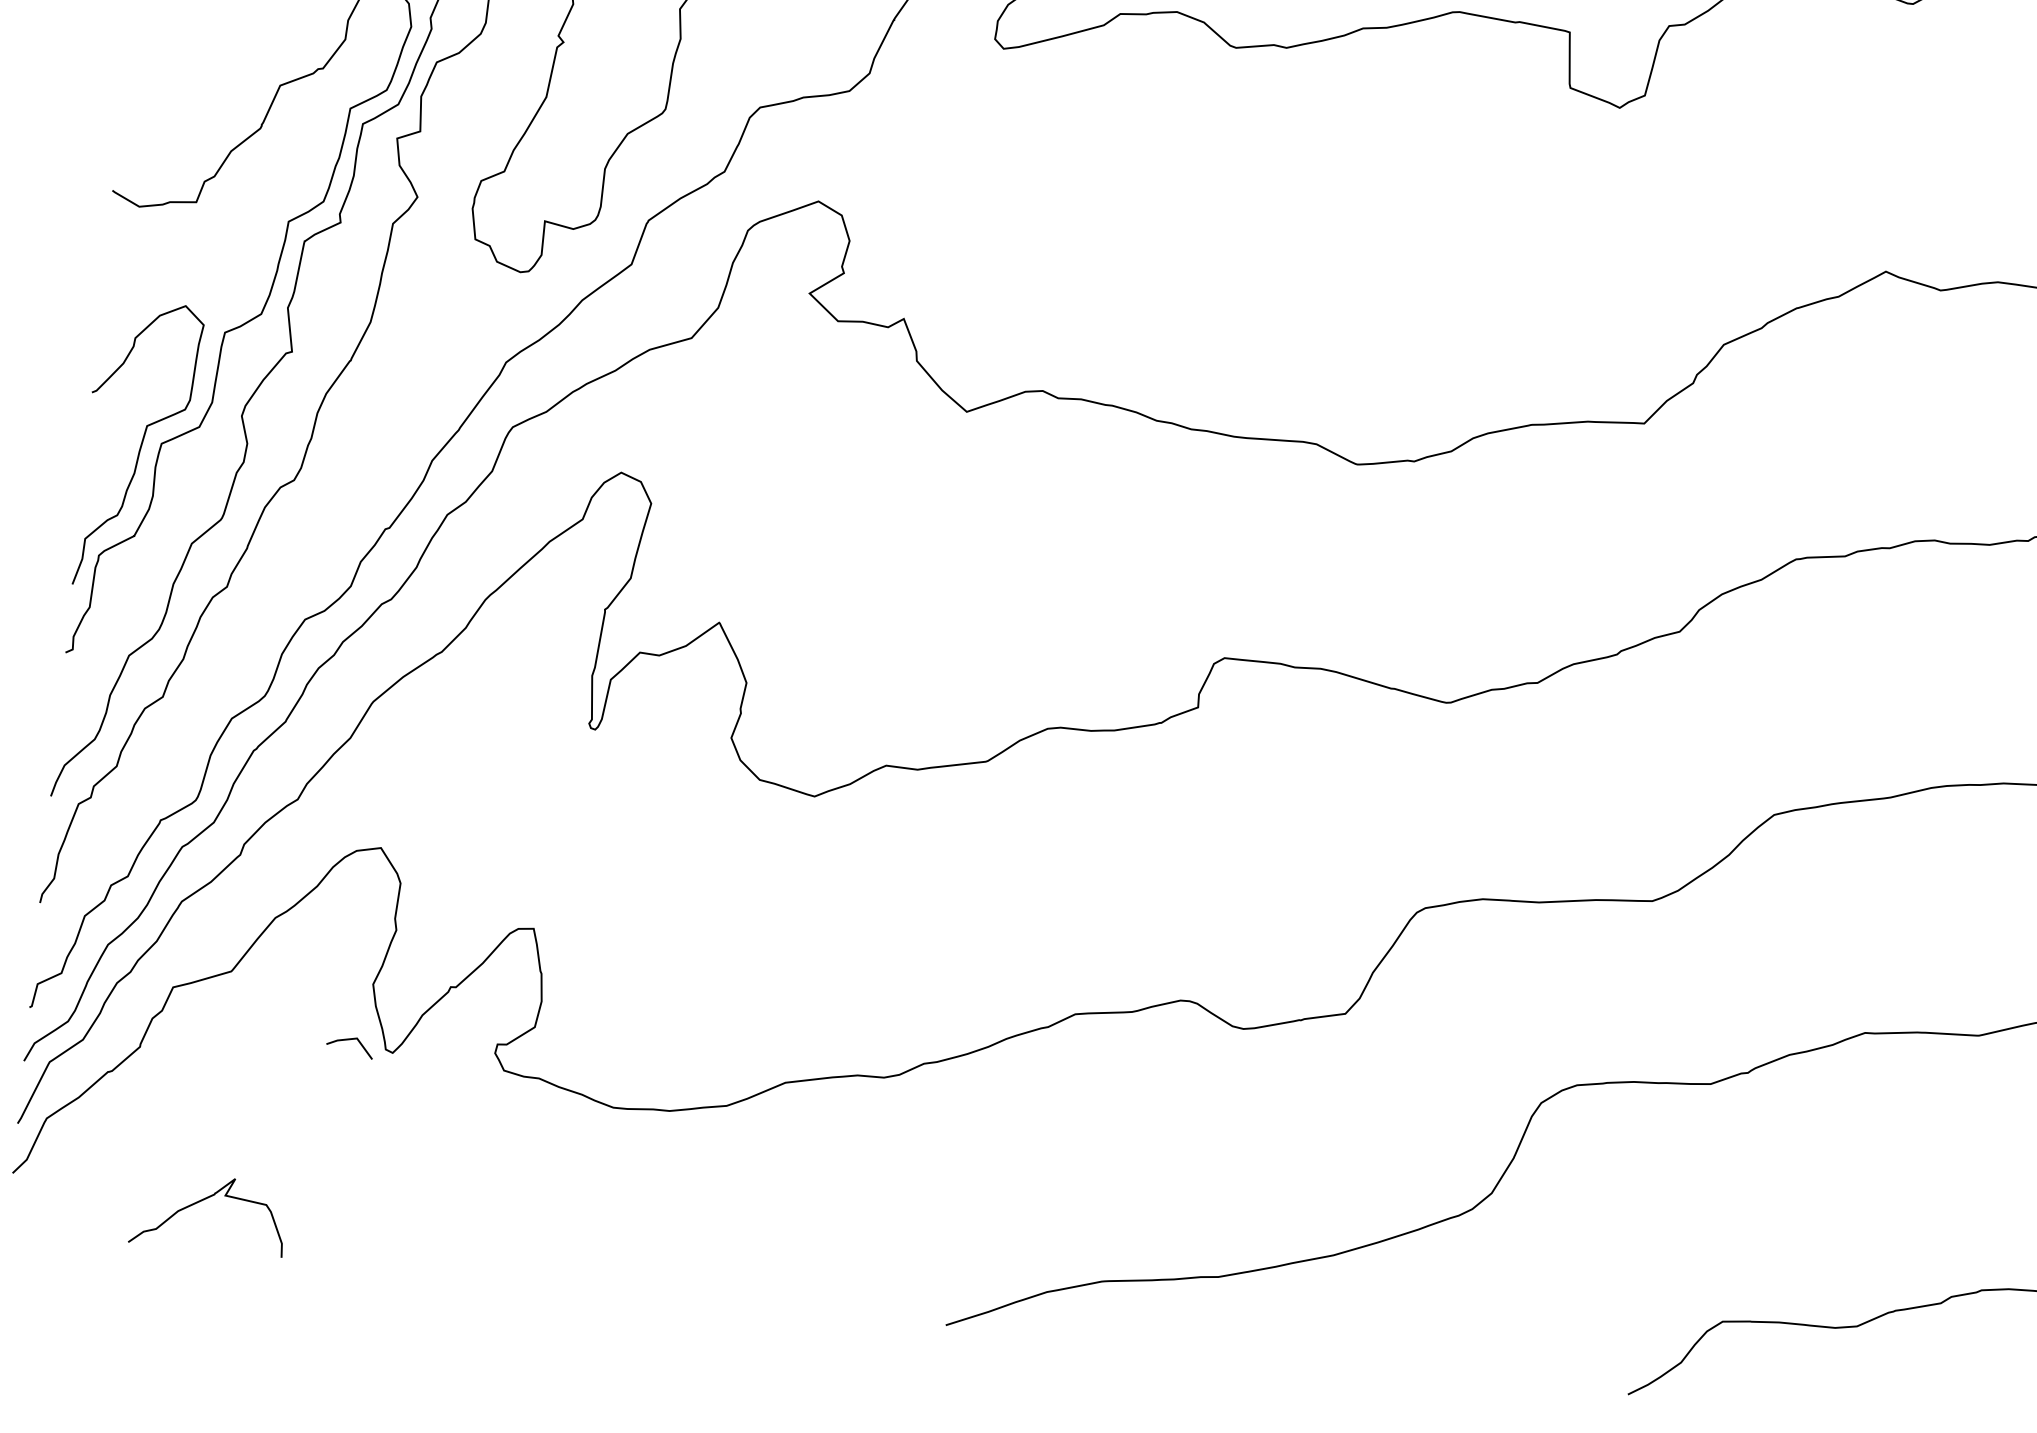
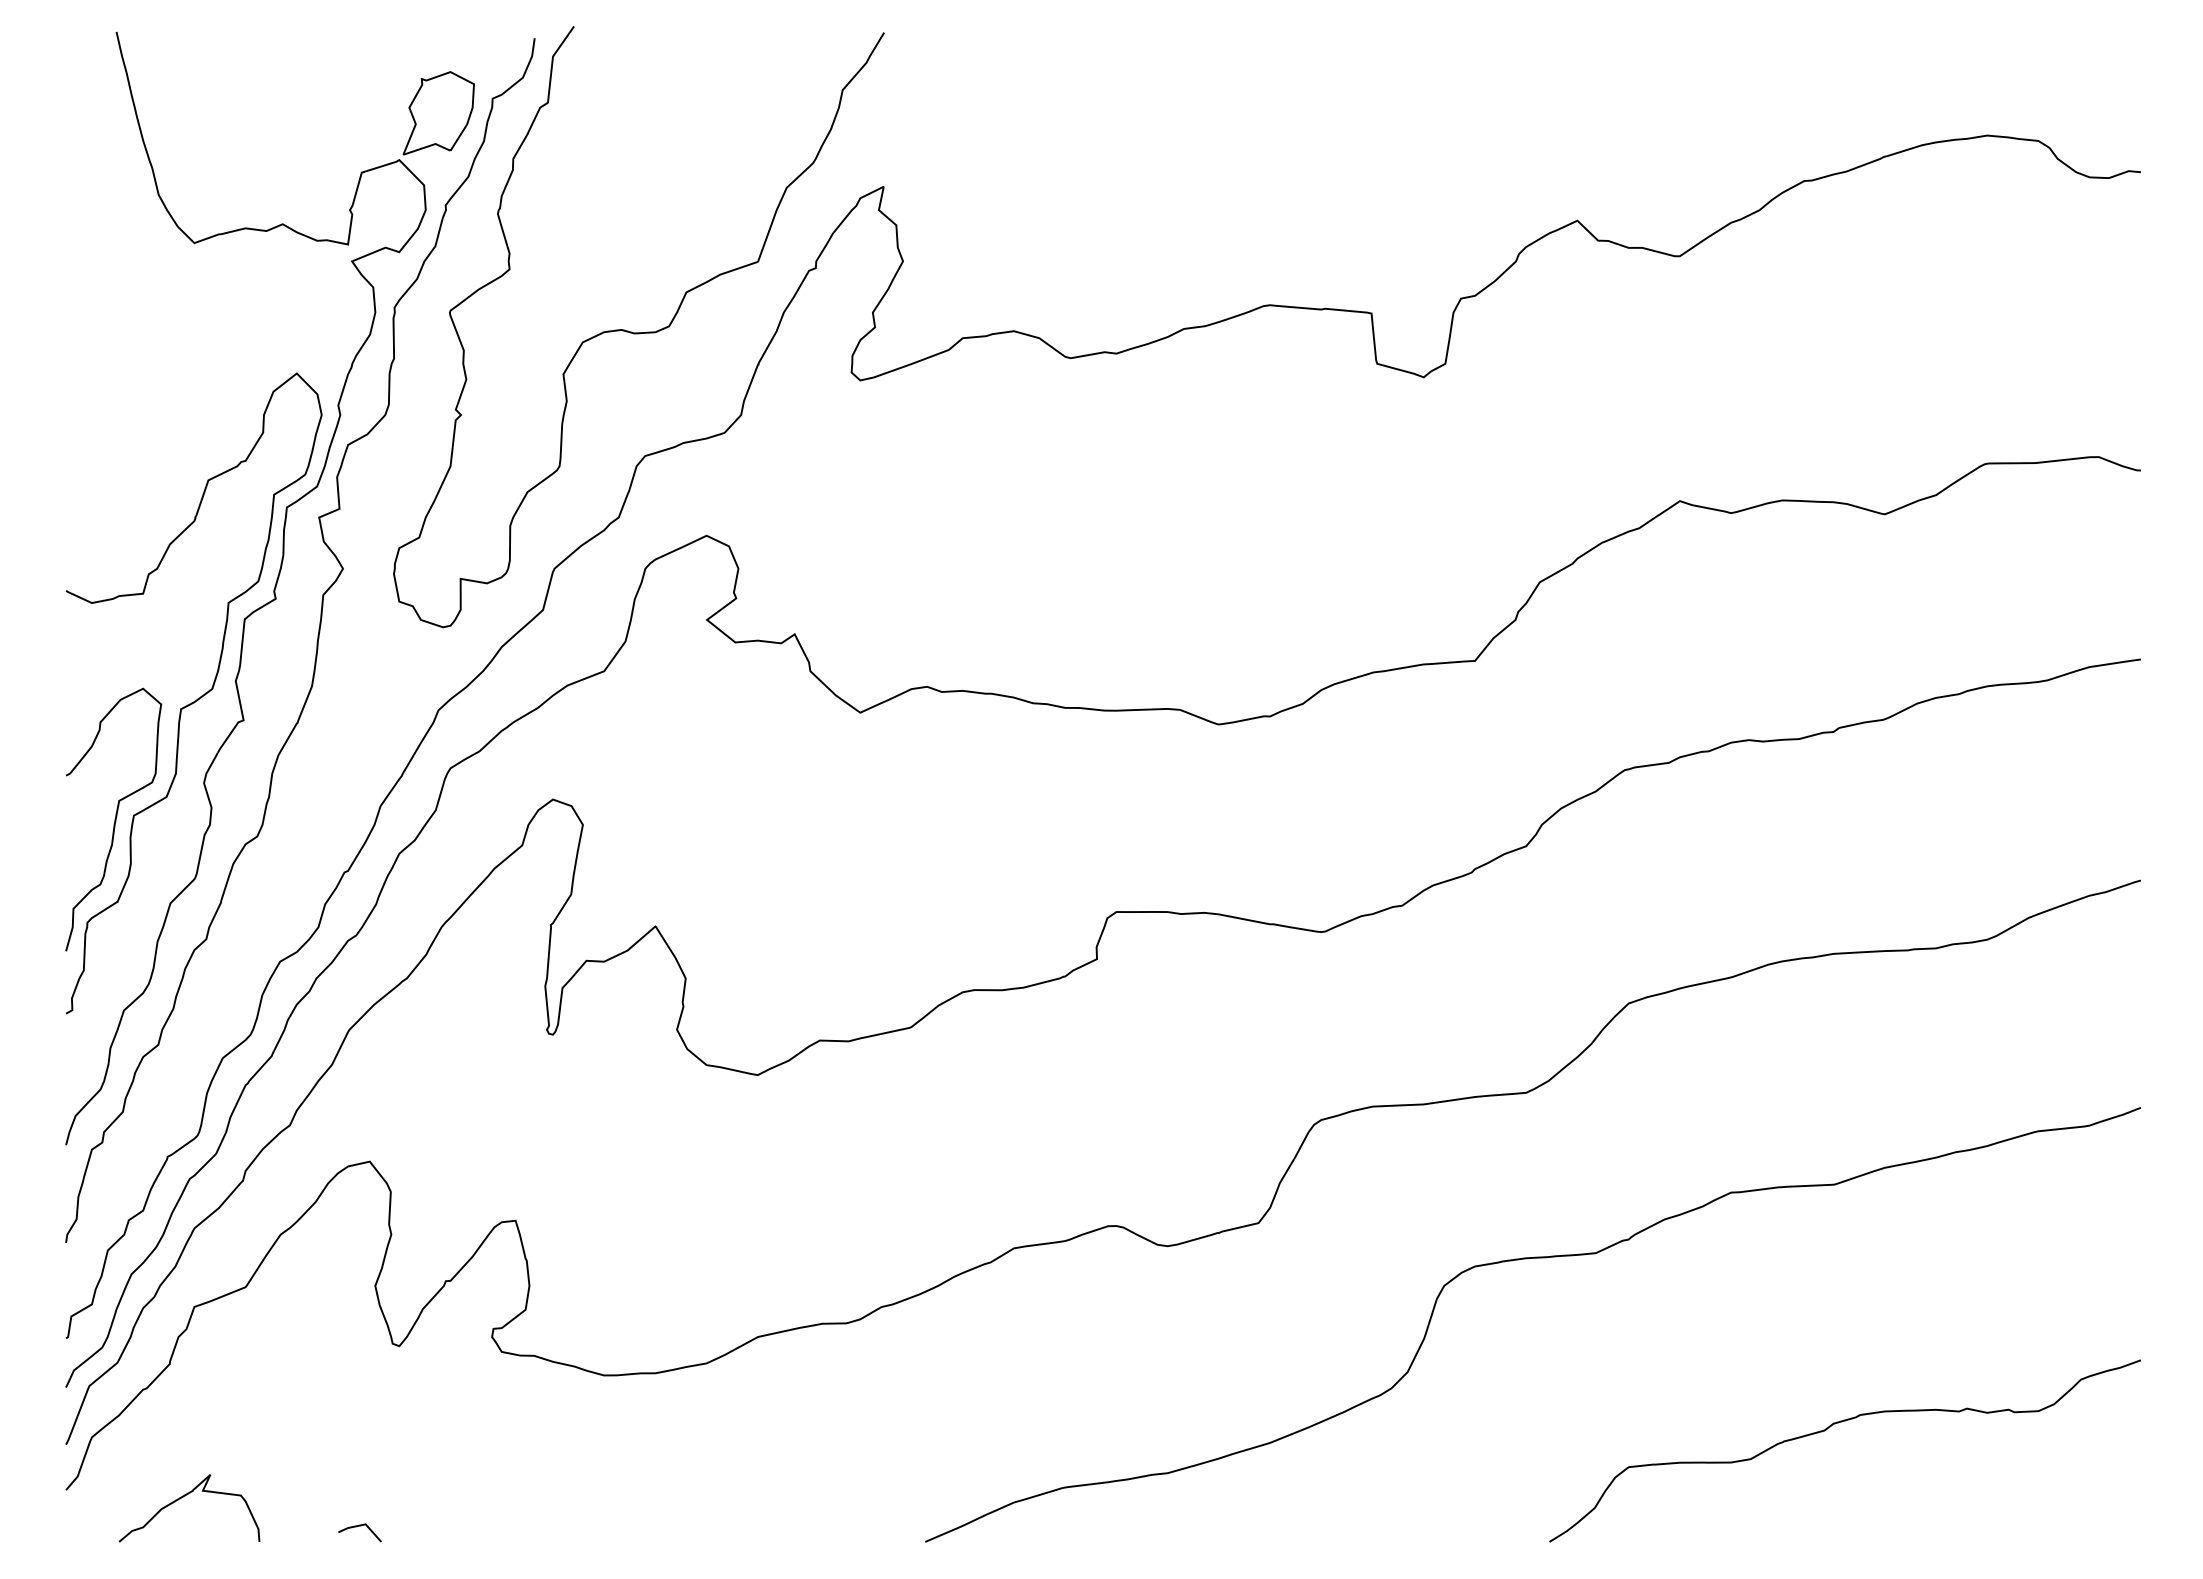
line: (346, 1040) -> (356, 1527), moved
curve: (203, 1200) -> (183, 1497), moved

